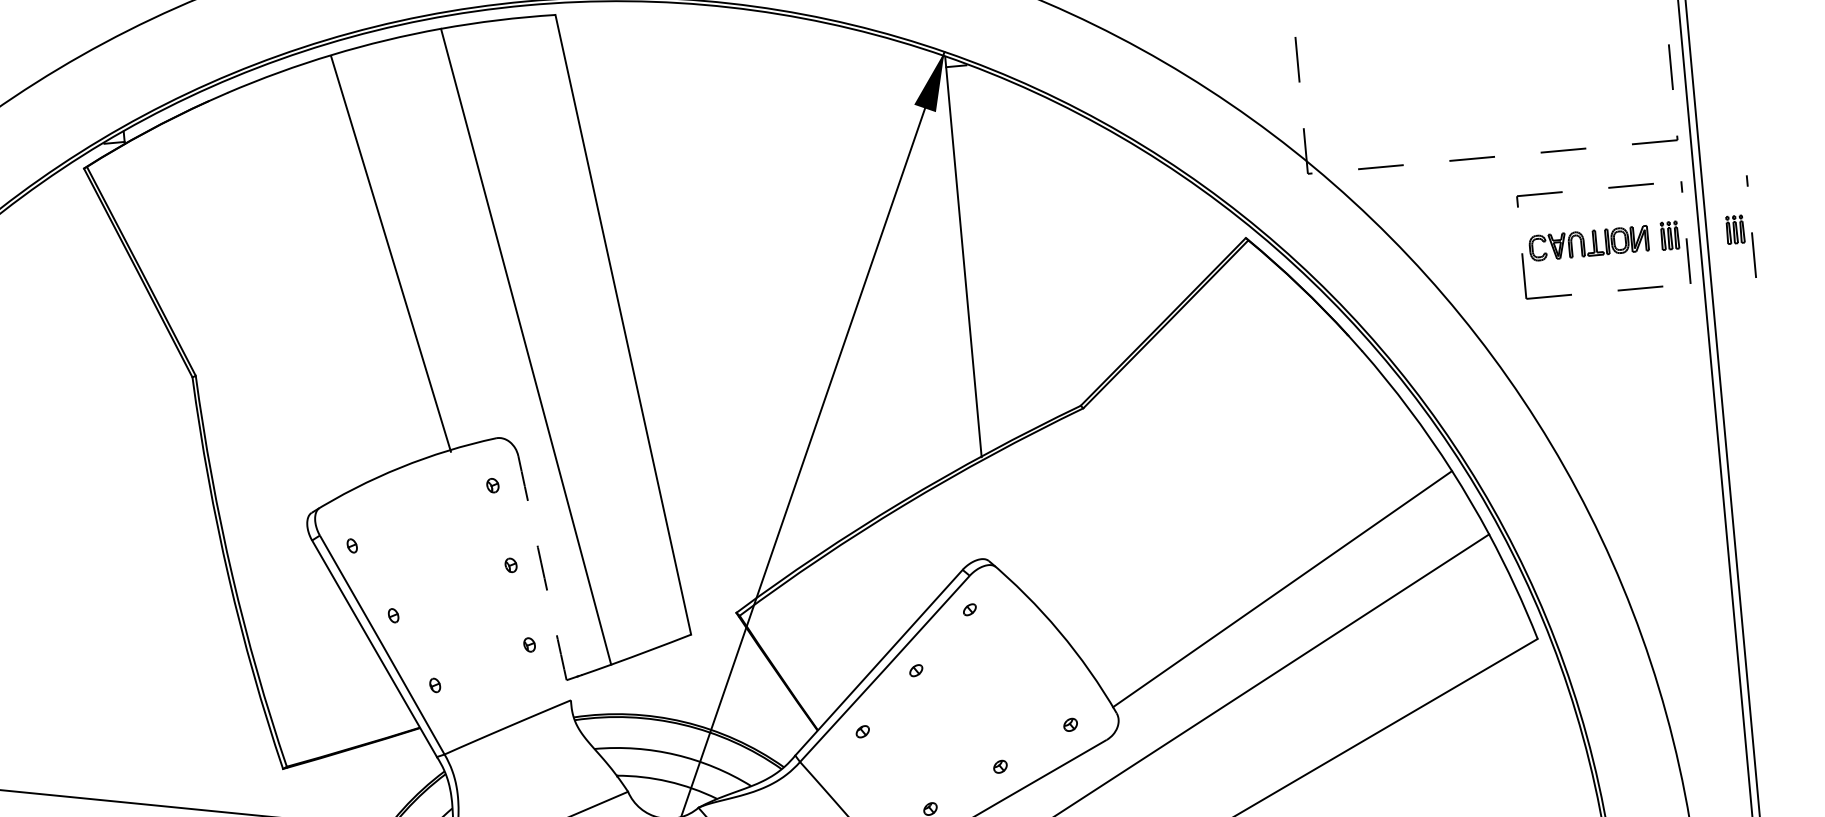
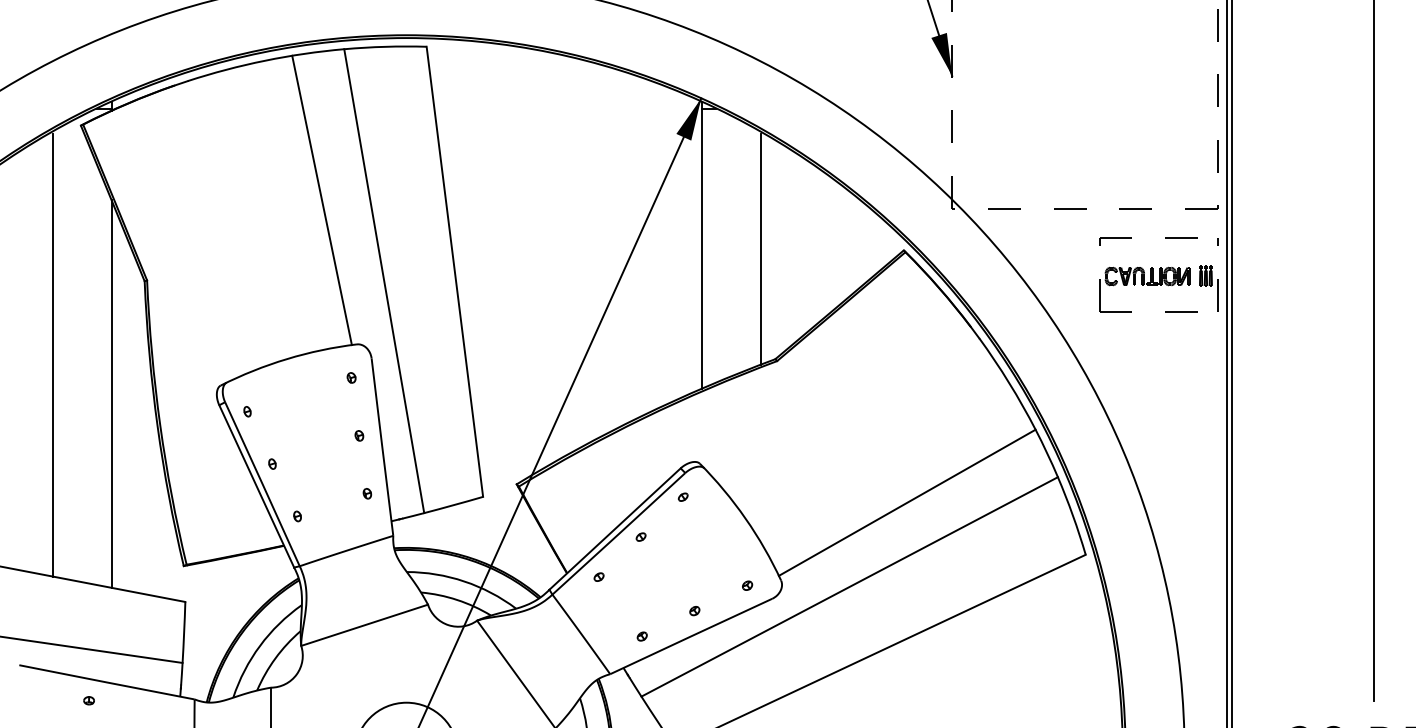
part: (1738, 227) -> (1255, 274), removed
line: (390, 254) -> (321, 200), moved
line: (1046, 254) -> (760, 249), added
line: (73, 490) -> (52, 354), added
line: (160, 537) -> (111, 393), added
arc: (544, 578) -> (382, 447), dashed -> solid

